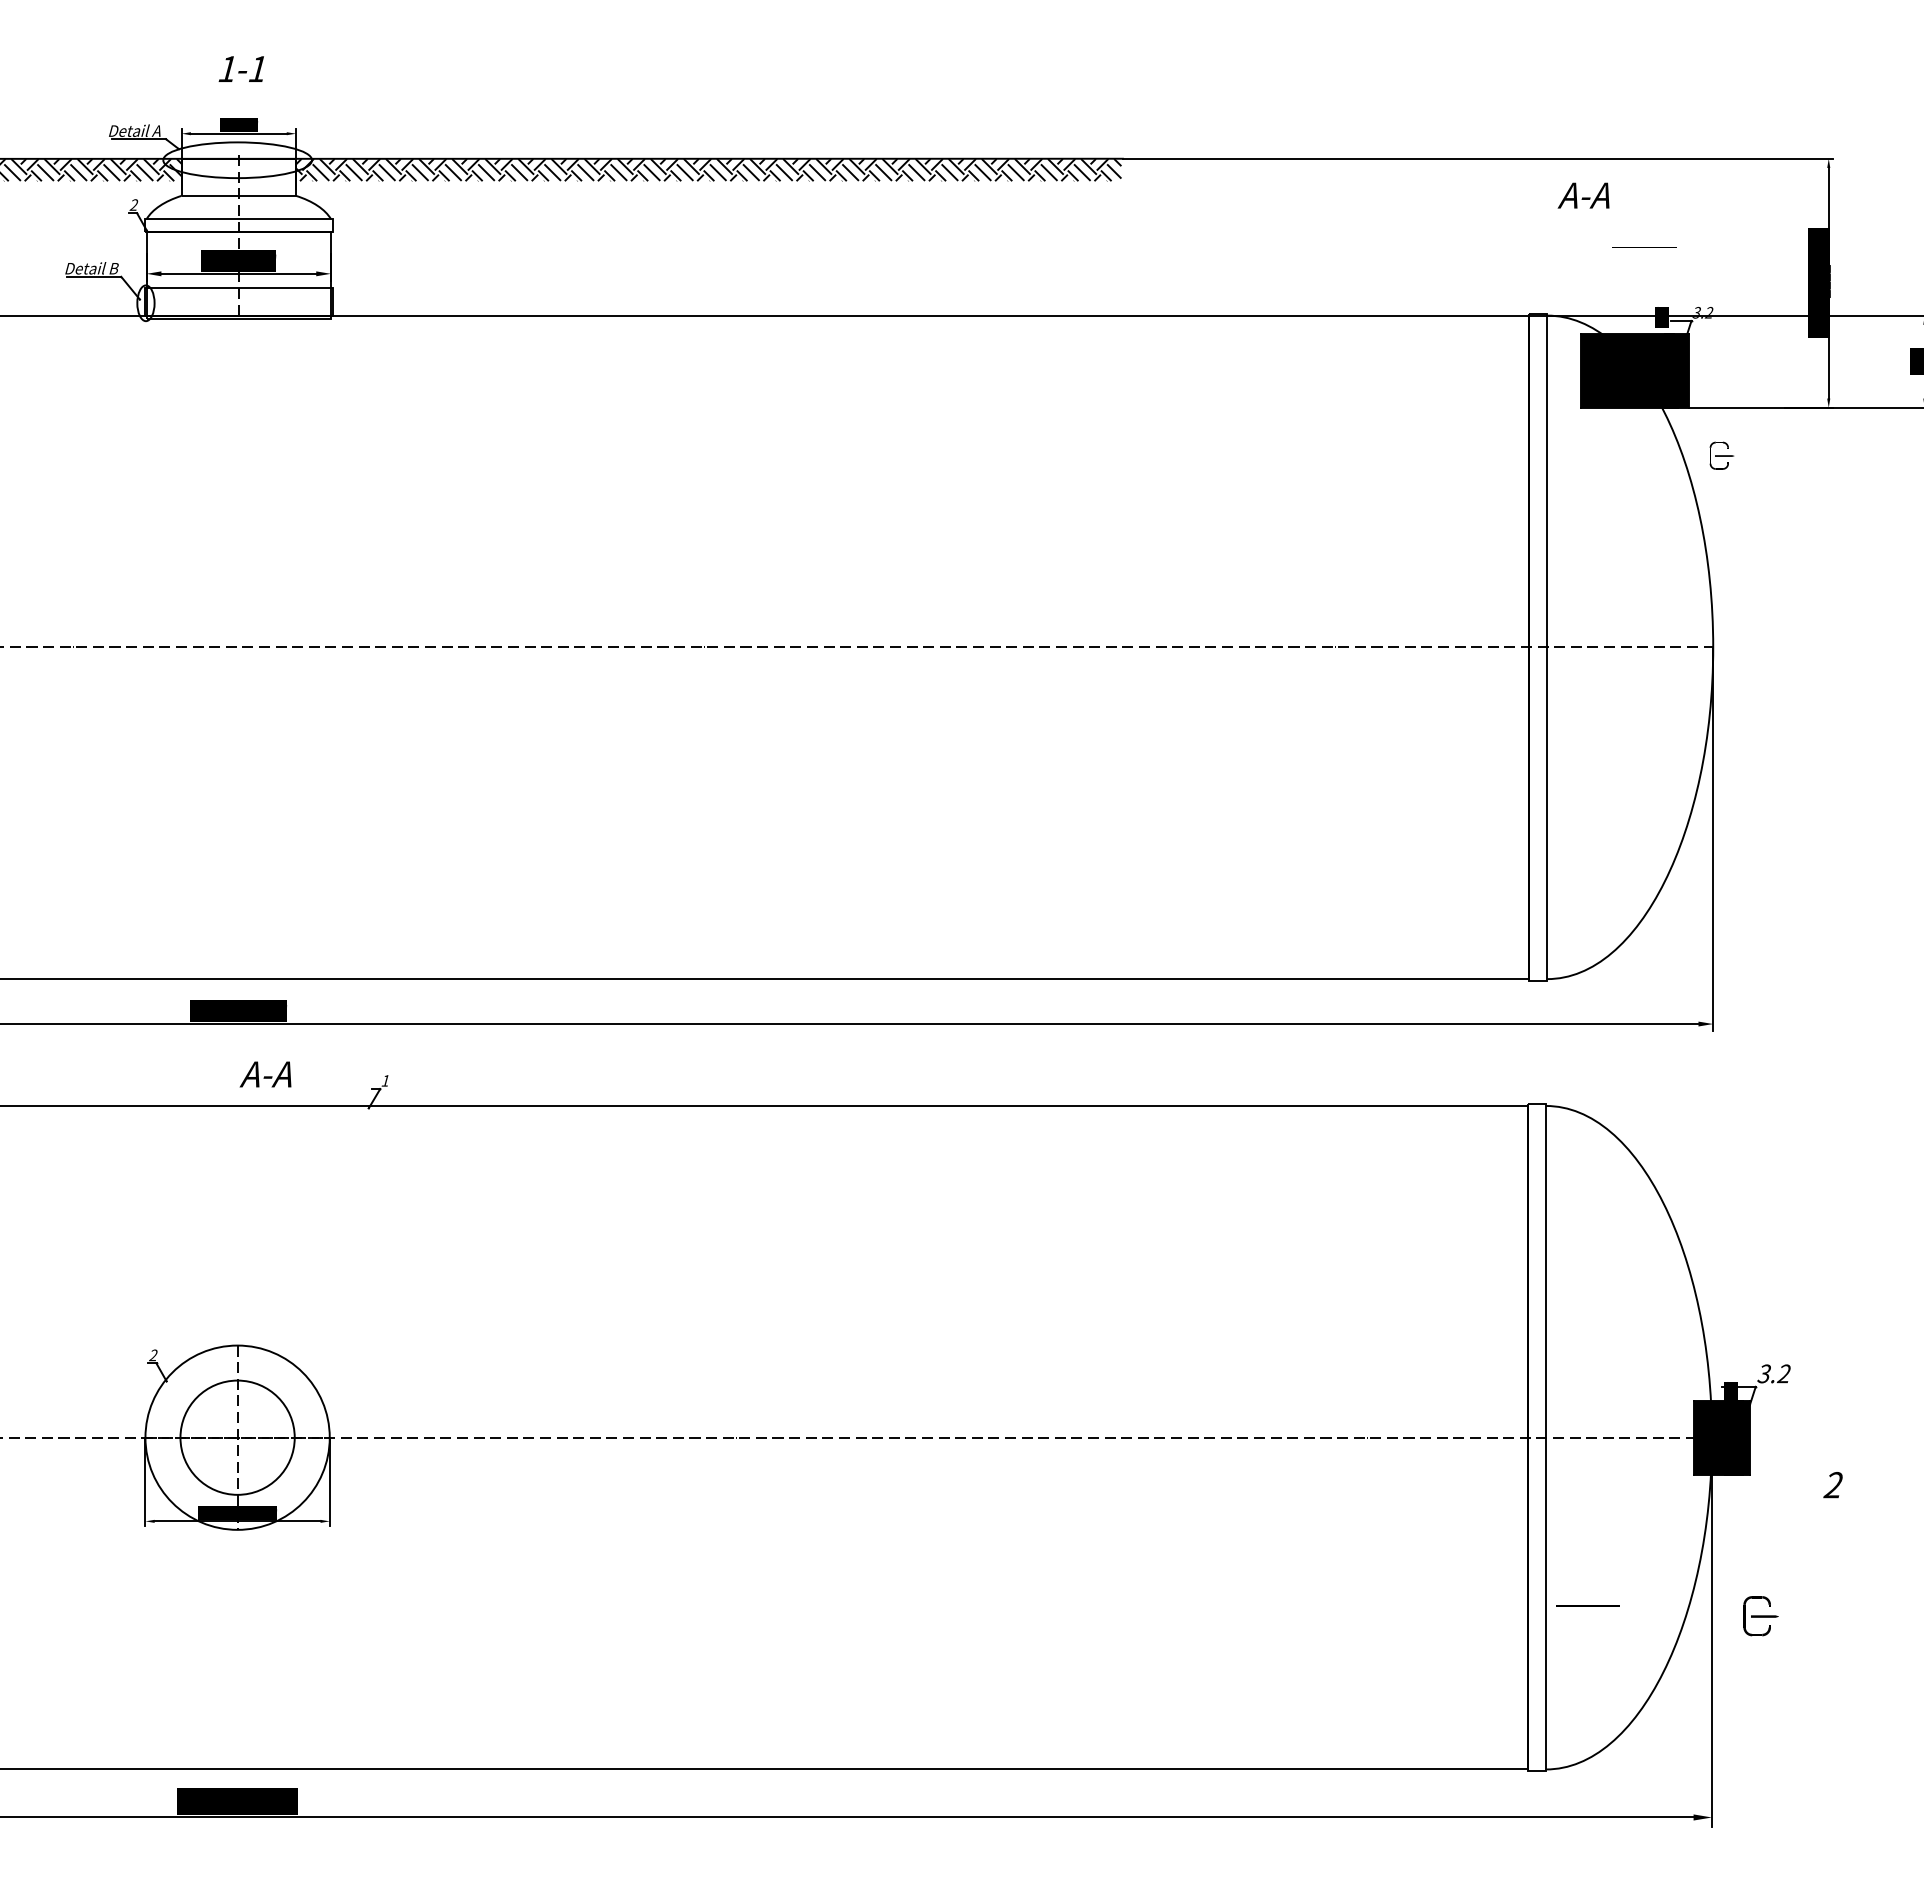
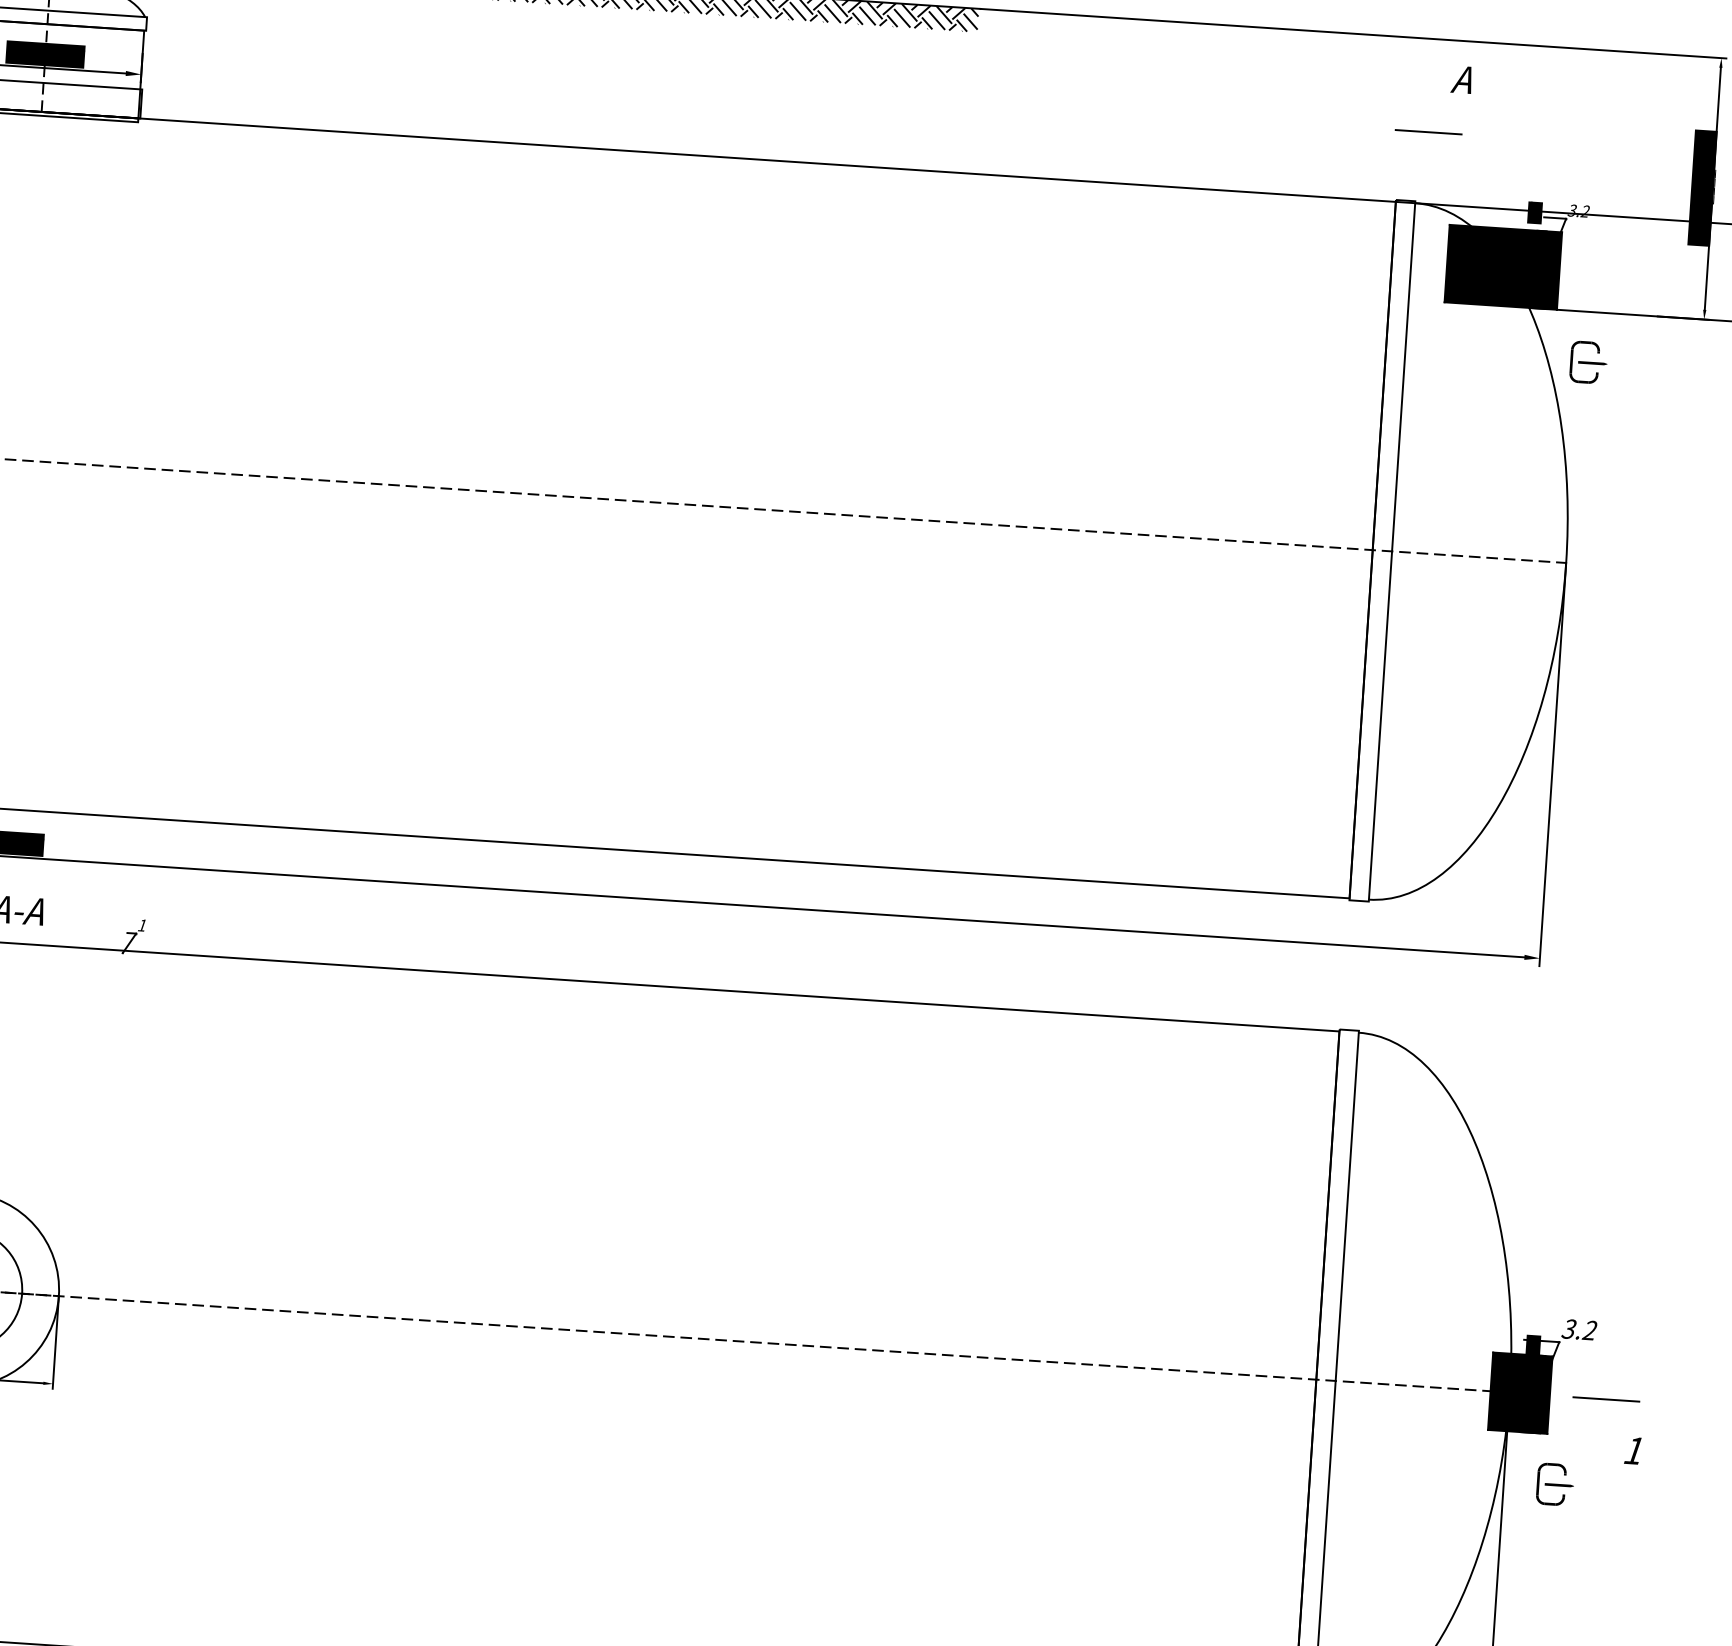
text: (1583, 195) -> (1461, 79), А-А -> А
line: (1644, 247) -> (1428, 132), moved
part: (1721, 455) -> (1588, 362), size x1.43
text: (1832, 1485) -> (1632, 1451), 2 -> 1
line: (1587, 1605) -> (1605, 1398), moved
part: (1760, 1616) -> (1554, 1484), moved

